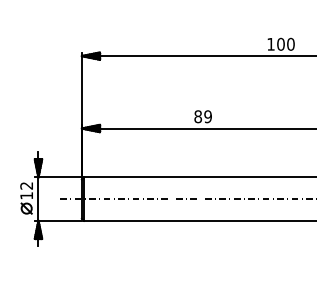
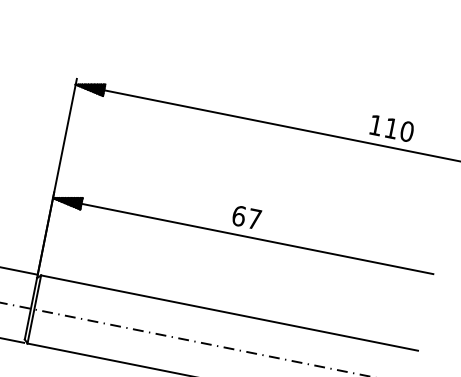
text: (280, 43) -> (391, 127), 100 -> 110
text: (202, 116) -> (245, 217), 89 -> 67

